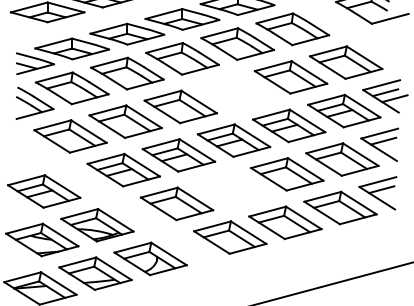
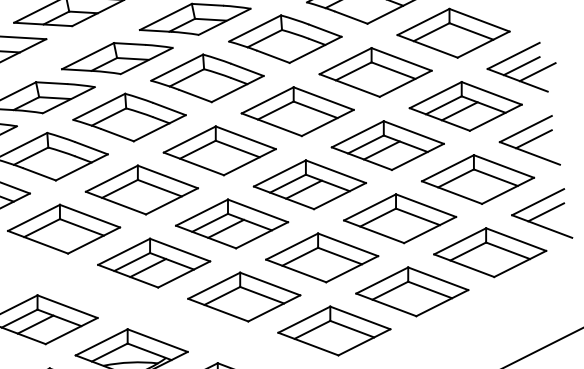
part: (235, 92) -> (297, 112), added
part: (232, 188) -> (322, 256), added

